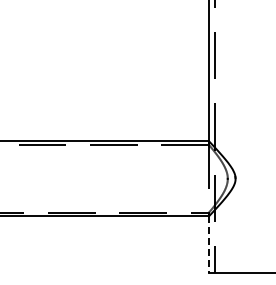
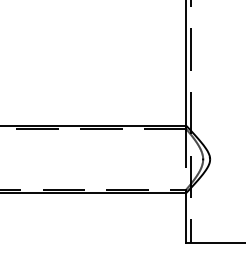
line: (209, 244) -> (186, 218), dashed -> solid

